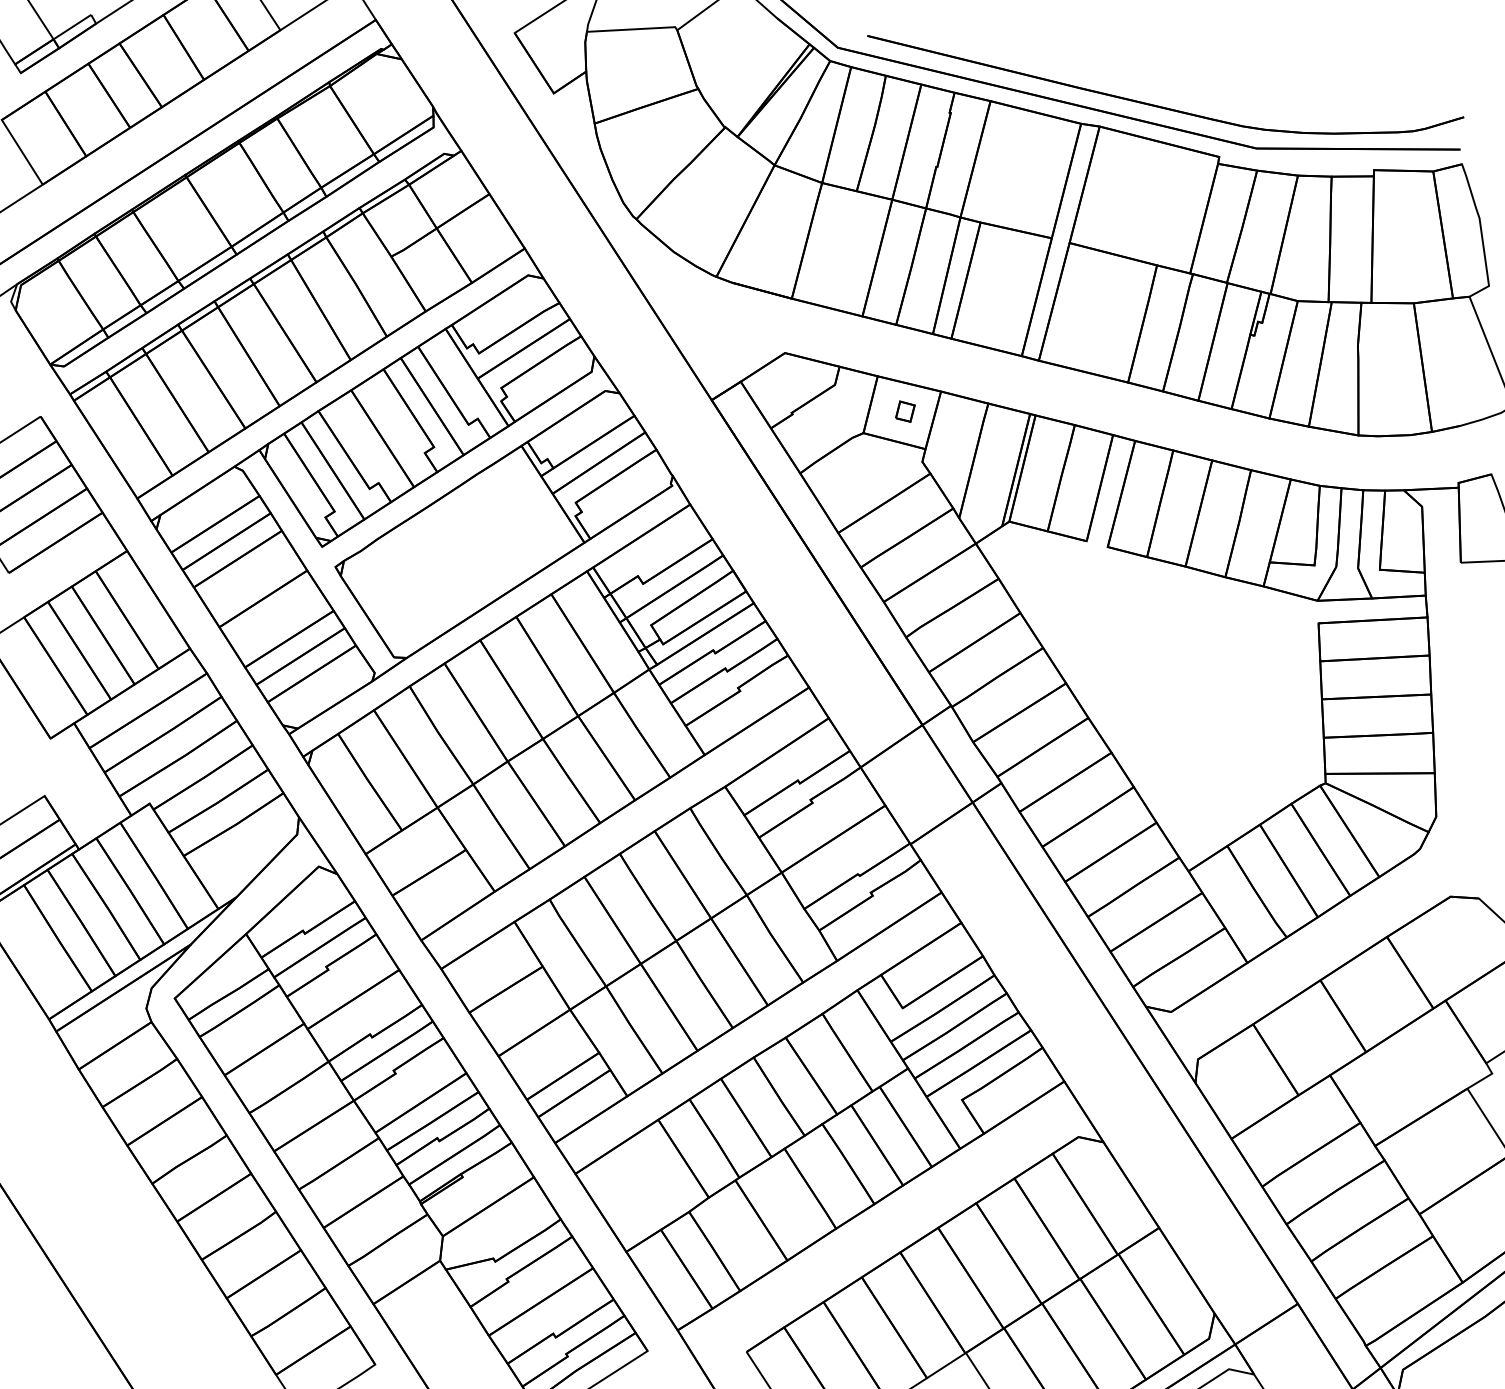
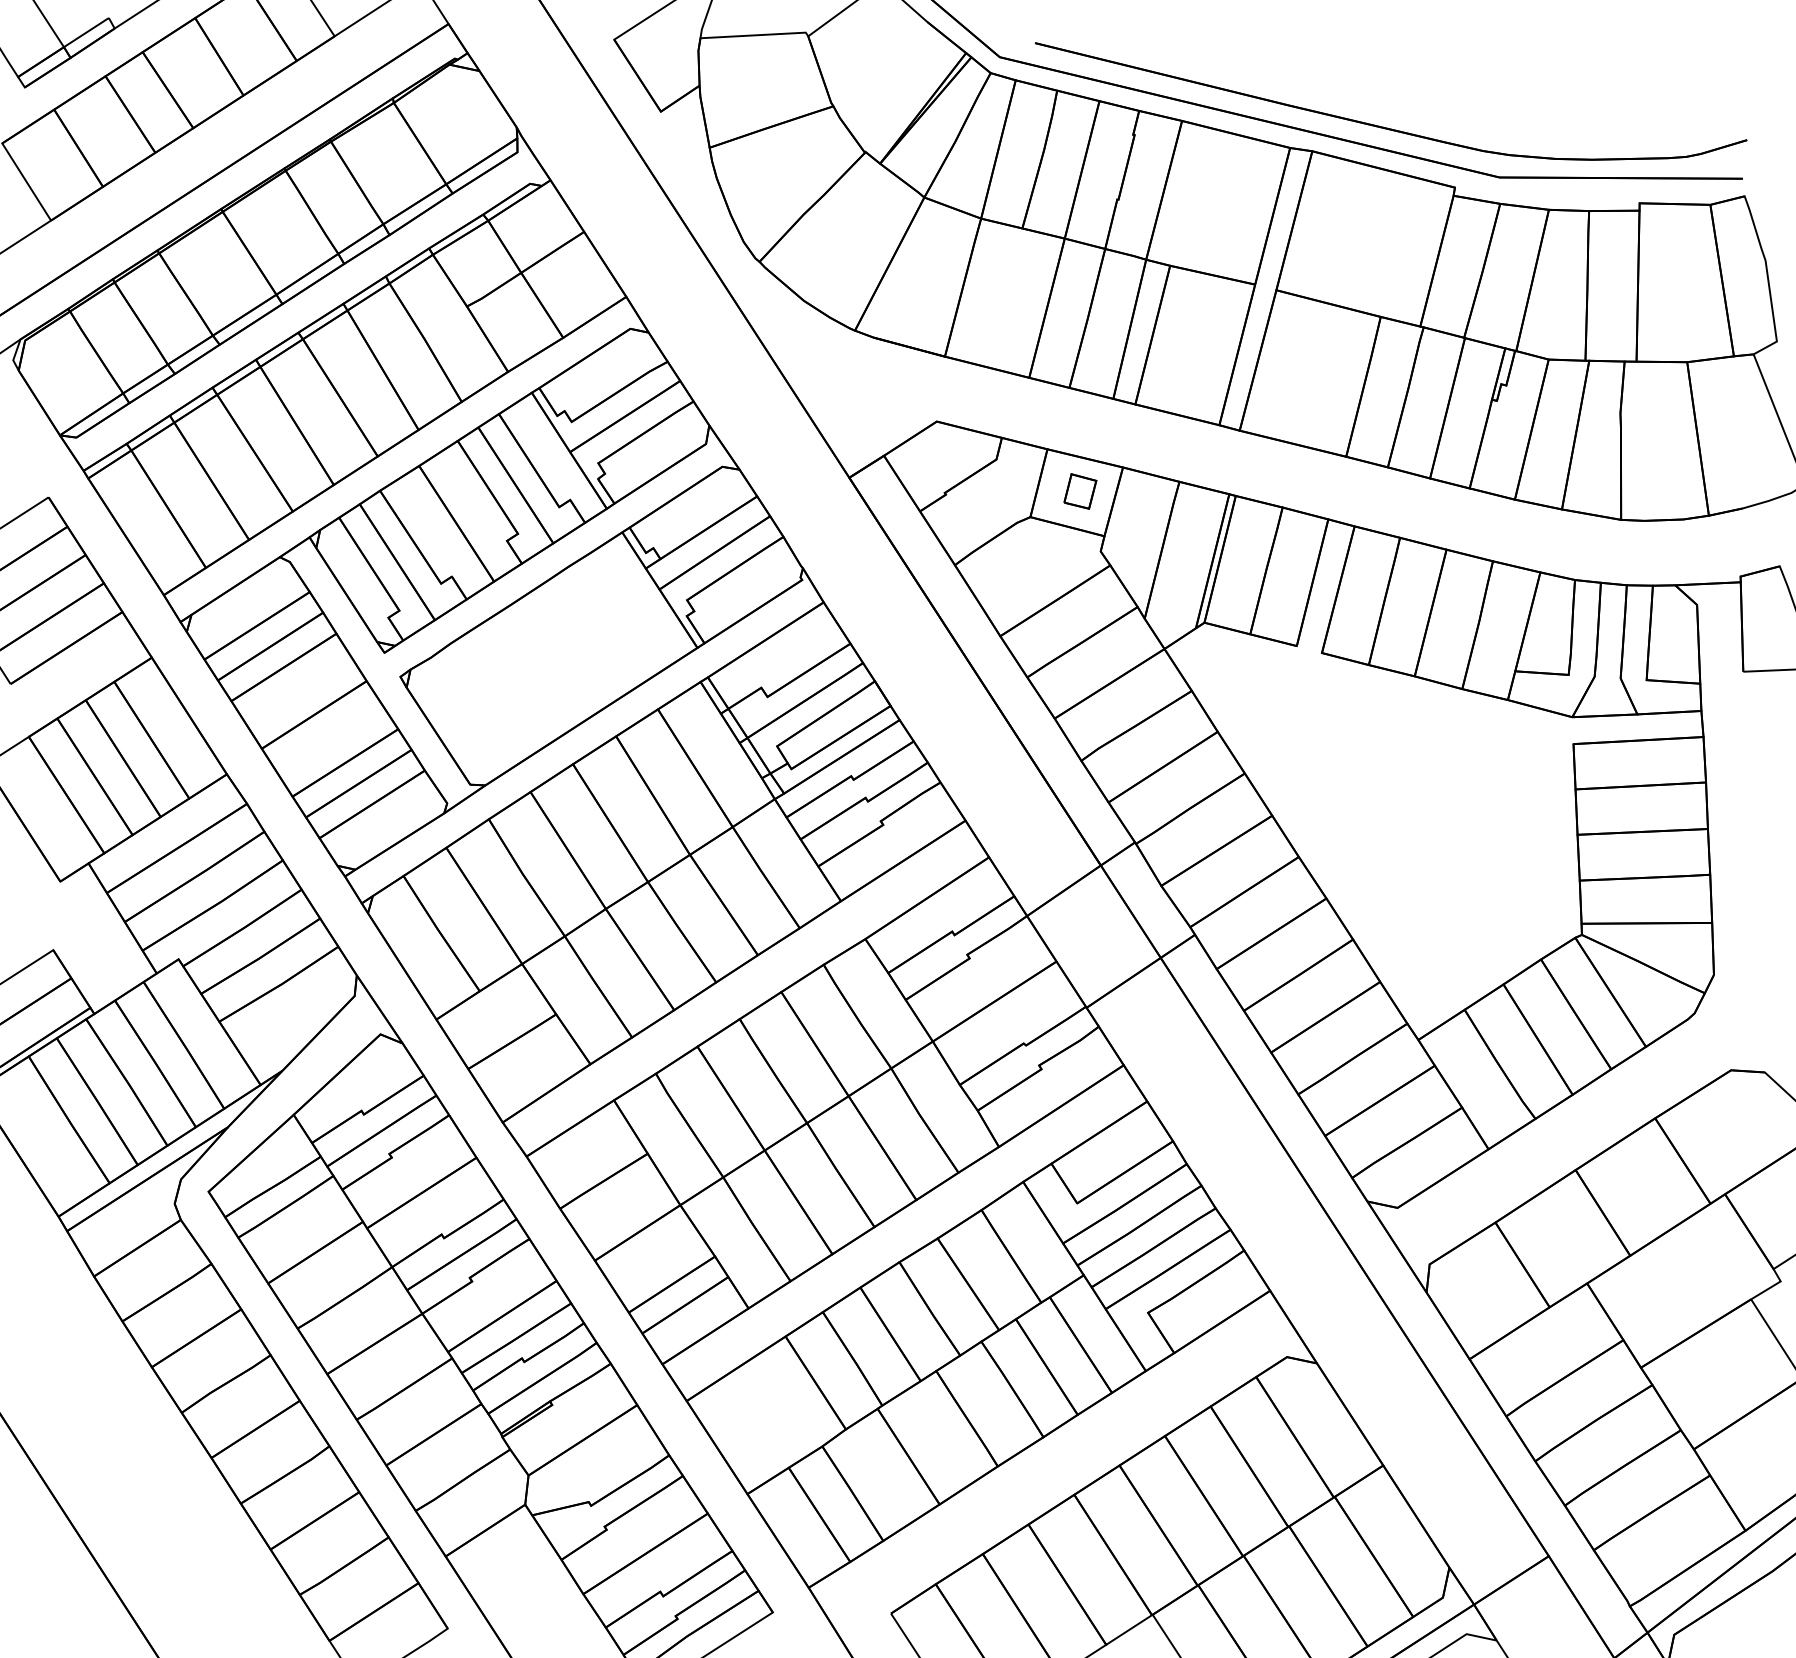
part: (905, 411) -> (1080, 491), size x1.43

